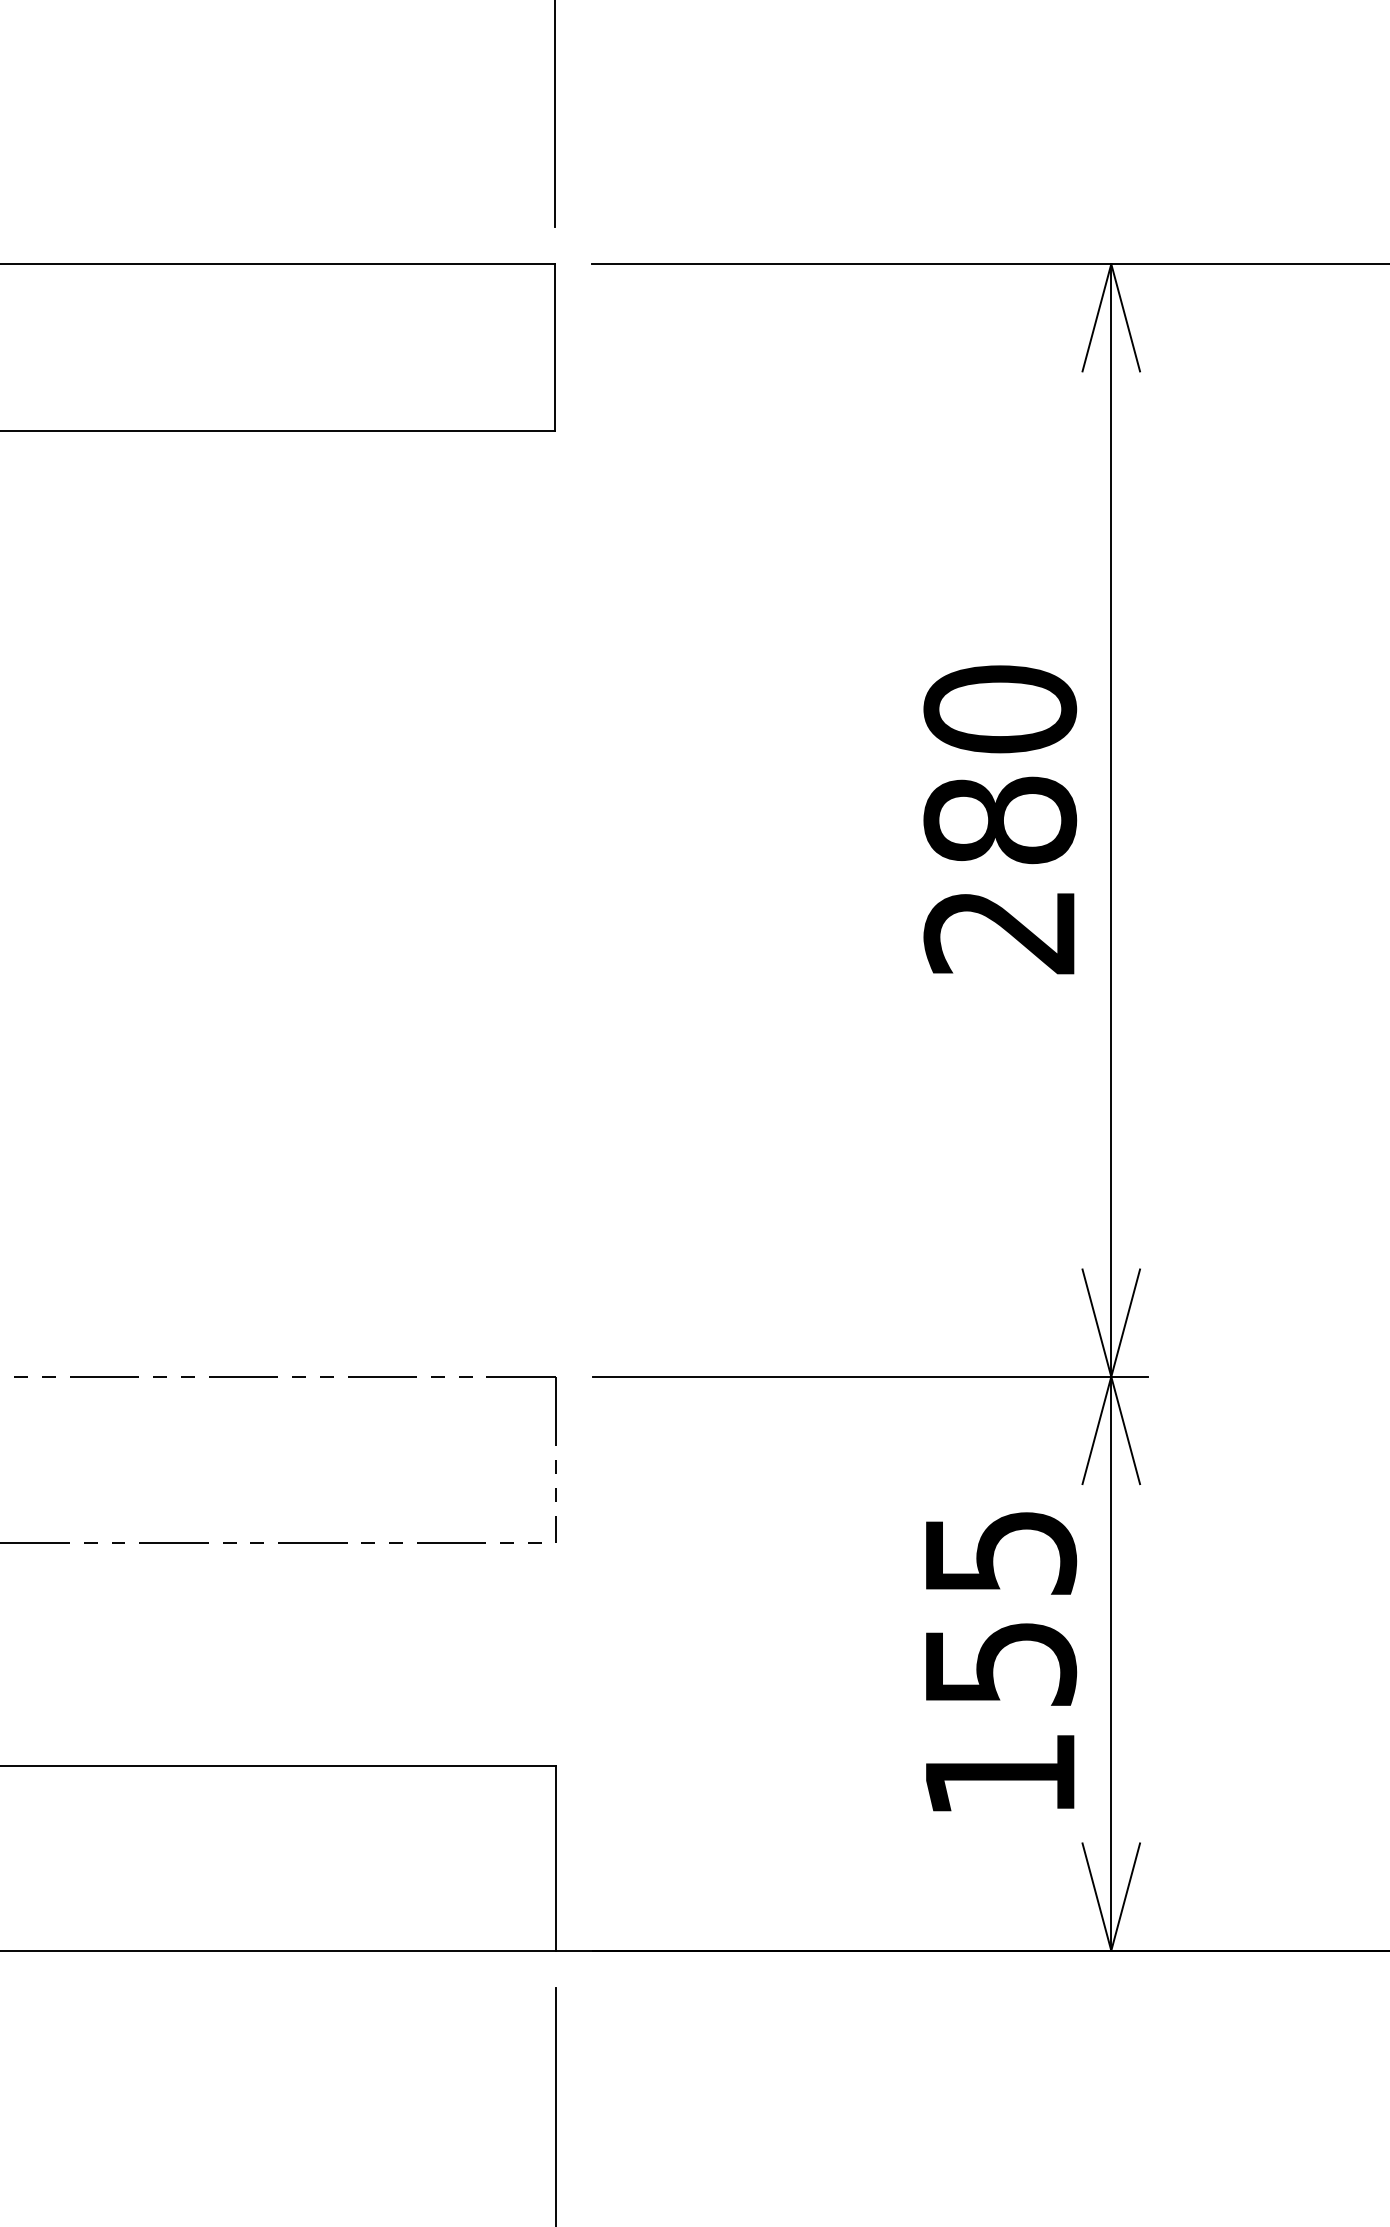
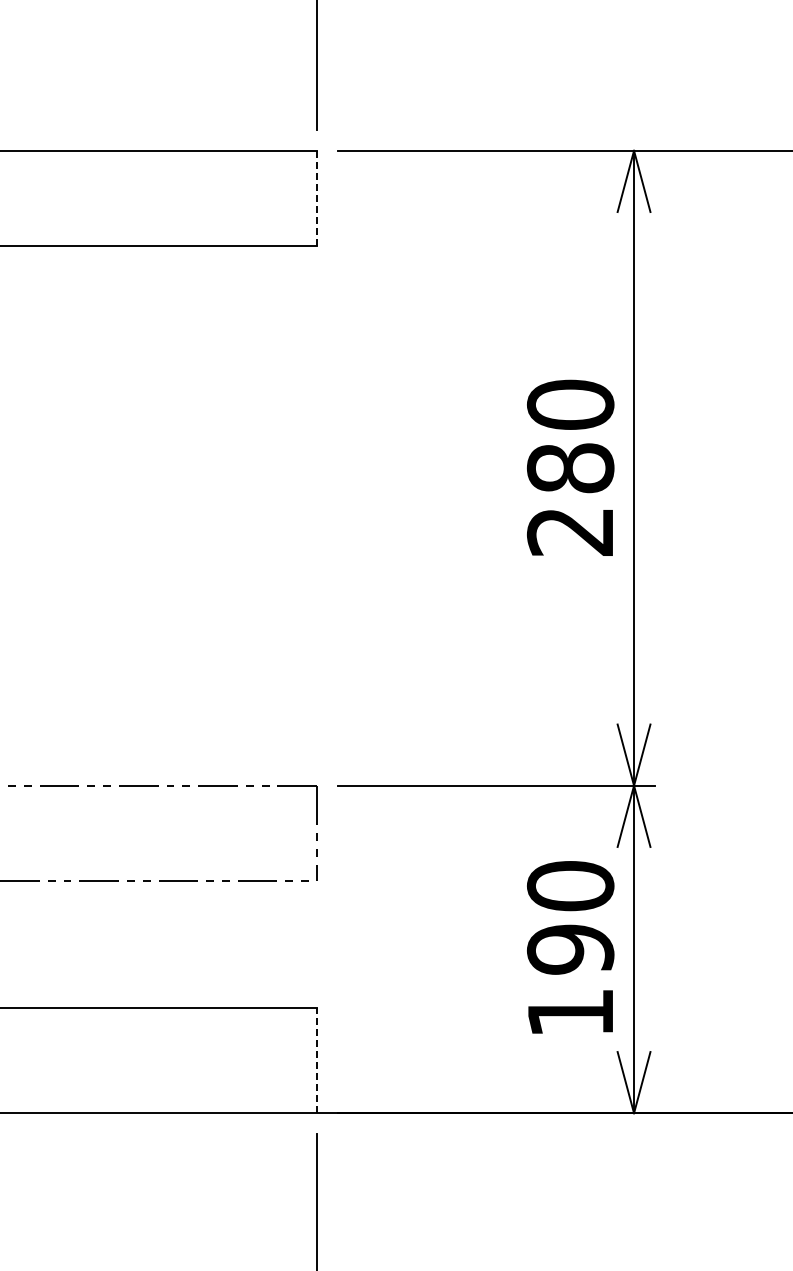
line: (554, 347) -> (316, 198), solid -> dashed
text: (999, 1607) -> (570, 917), 155 -> 190
line: (556, 1858) -> (317, 1060), solid -> dashed

